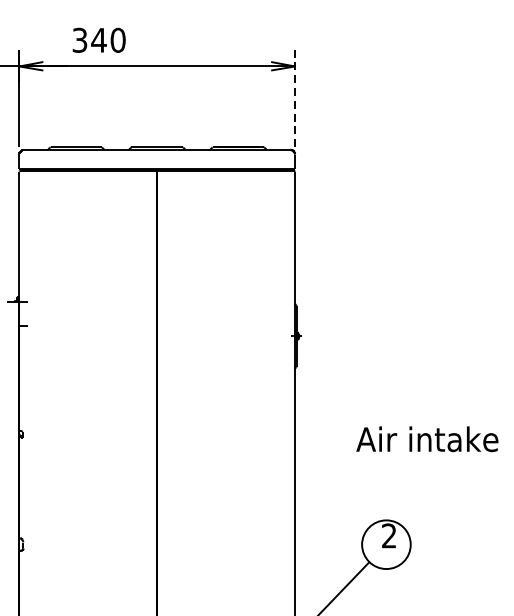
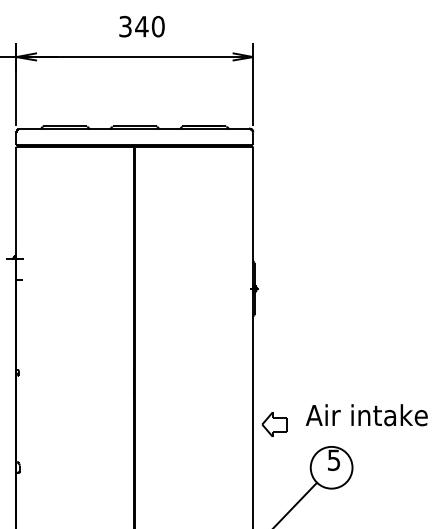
text: (98, 40) -> (141, 26), moved
line: (295, 98) -> (253, 84), dashed -> solid
text: (427, 439) -> (366, 415), moved
part: (319, 494) -> (274, 424), added
text: (388, 536) -> (333, 460), 2 -> 5

